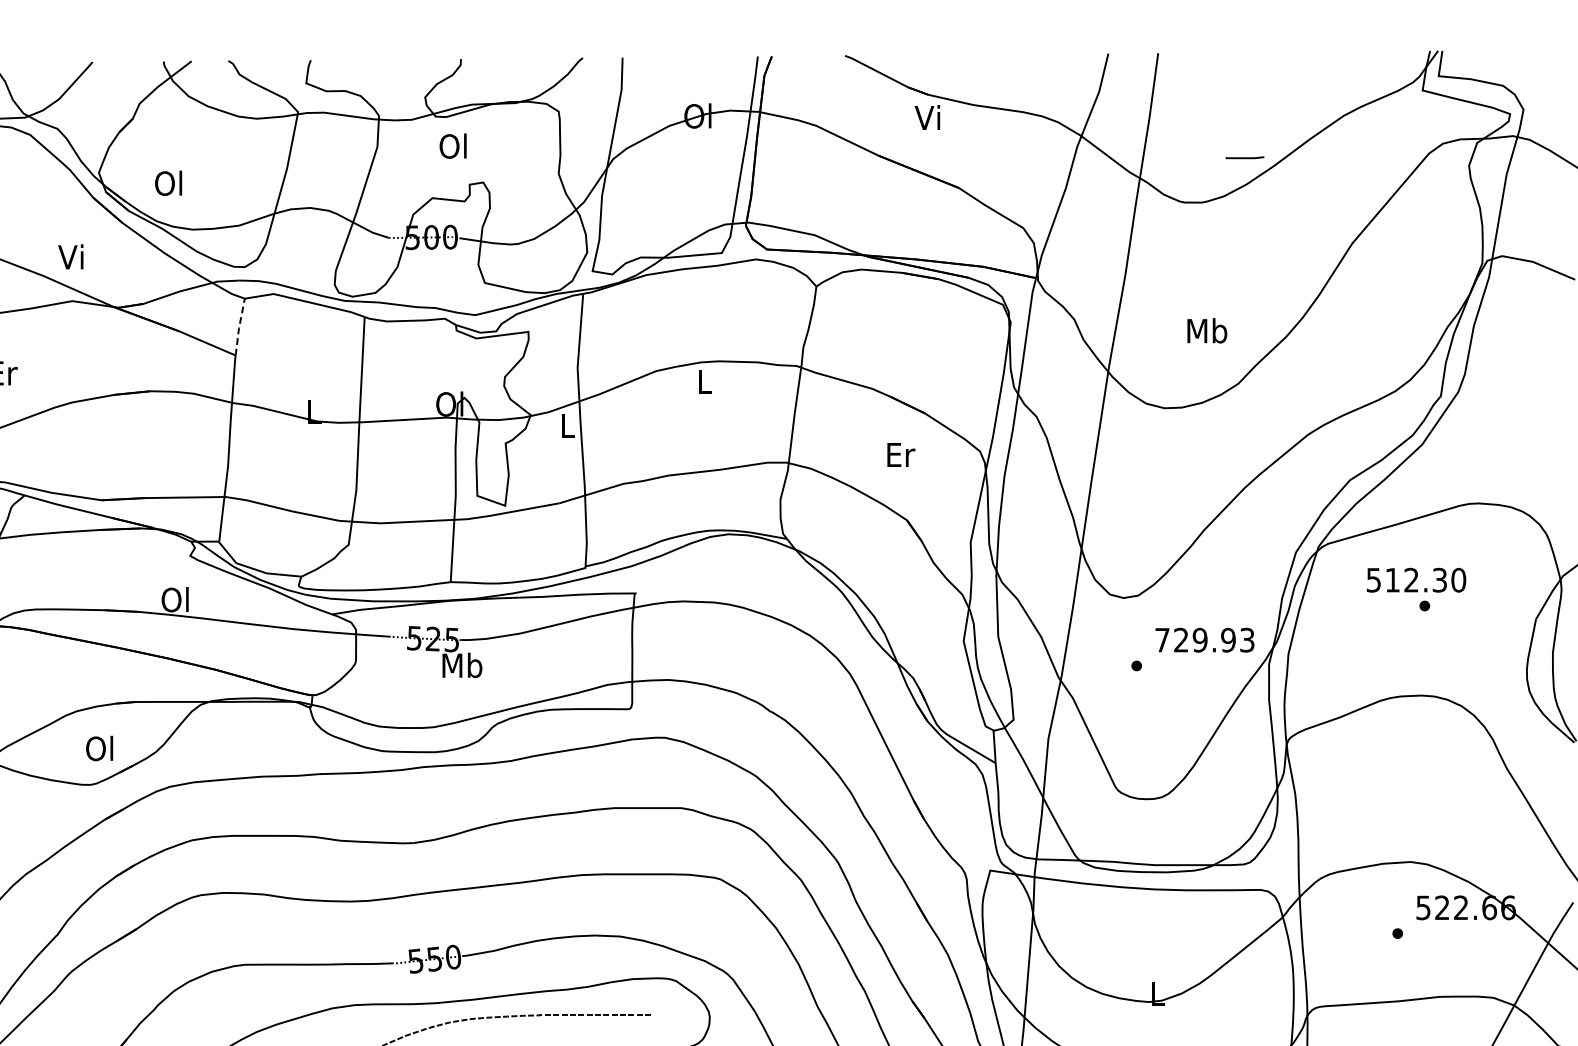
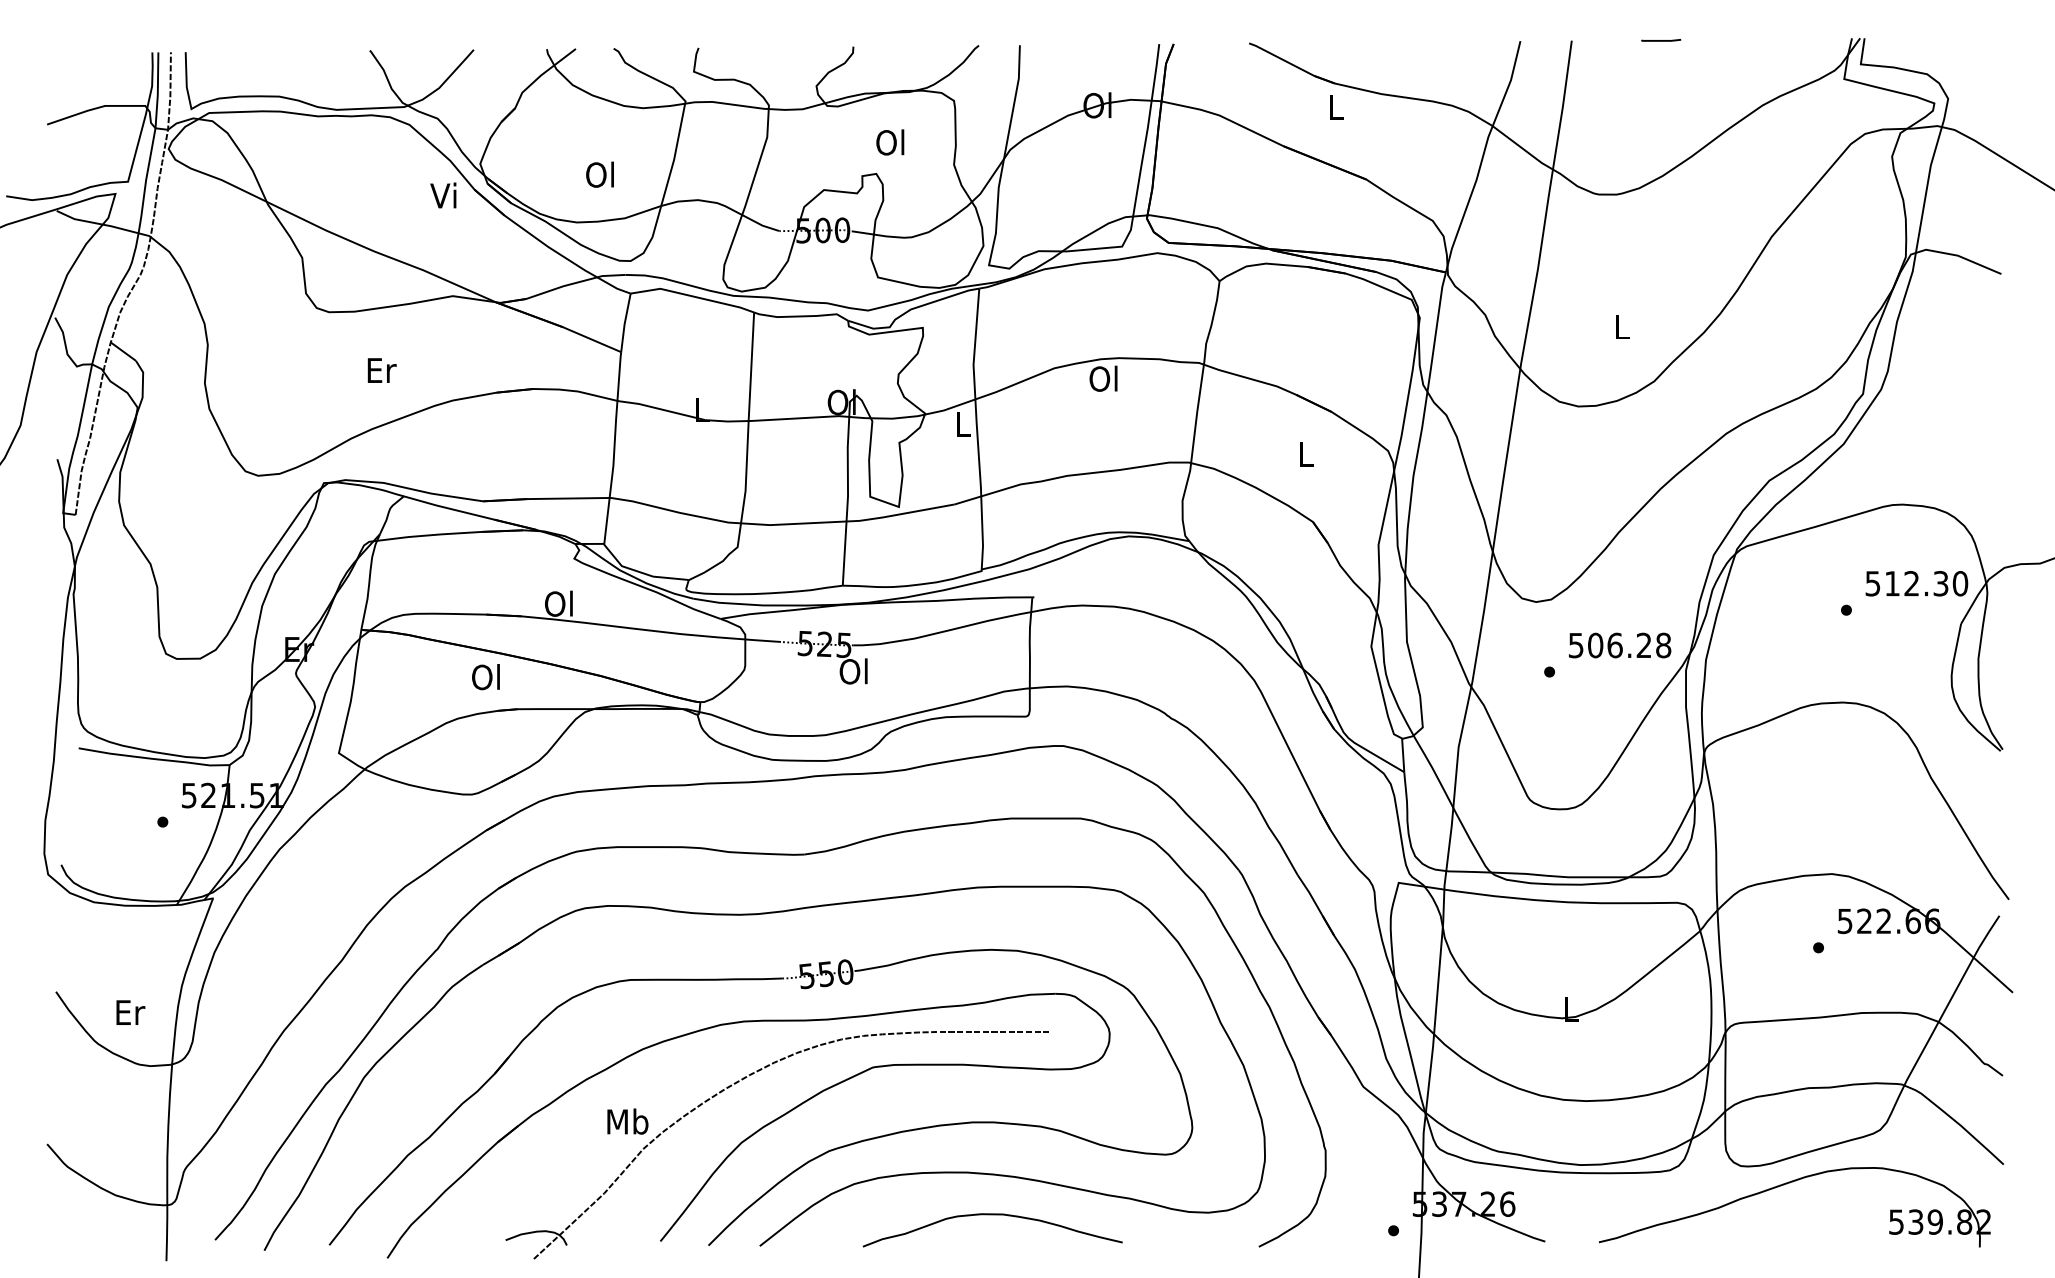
text: (926, 117) -> (1333, 106), Vi -> L
text: (453, 146) -> (890, 142), moved
line: (1245, 157) -> (1661, 40), moved
text: (168, 183) -> (599, 174), moved
text: (70, 256) -> (443, 195), moved
line: (238, 326) -> (624, 322), dashed -> solid
text: (1207, 330) -> (1622, 326), Mb -> L
text: (703, 381) -> (1103, 378), L -> Ol
text: (900, 454) -> (1306, 454), Er -> L
text: (1416, 580) -> (1916, 583), moved
text: (1204, 640) -> (1619, 645), 729.93 -> 506.28
text: (462, 665) -> (854, 671), Mb -> Ol
text: (99, 748) -> (485, 677), moved

